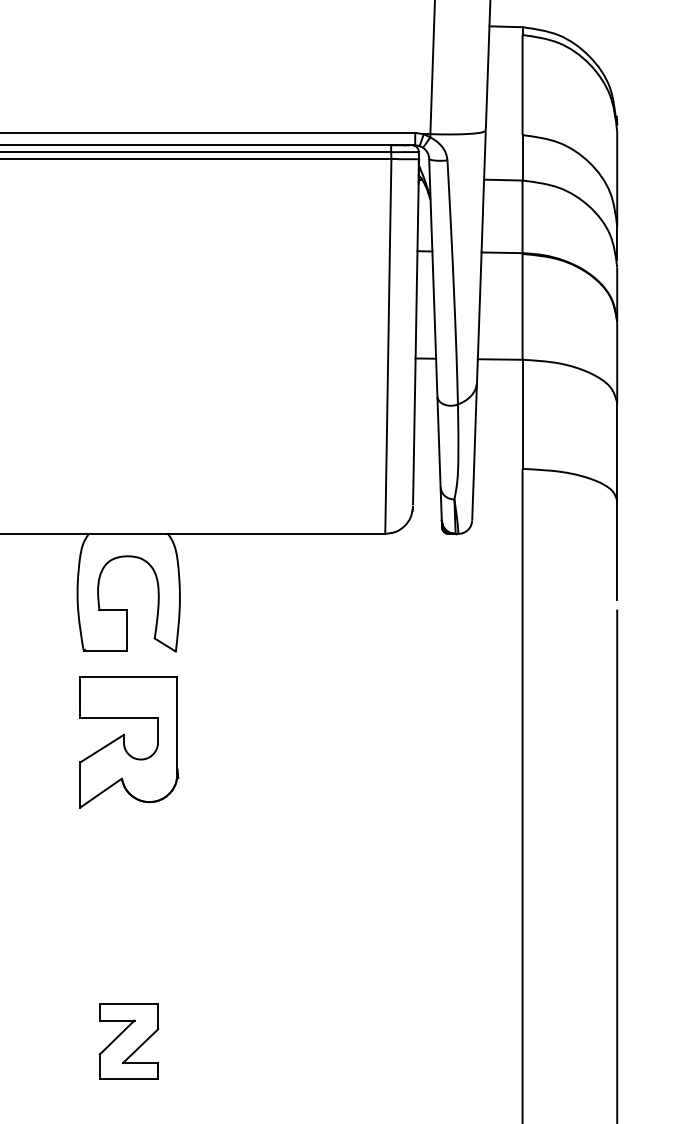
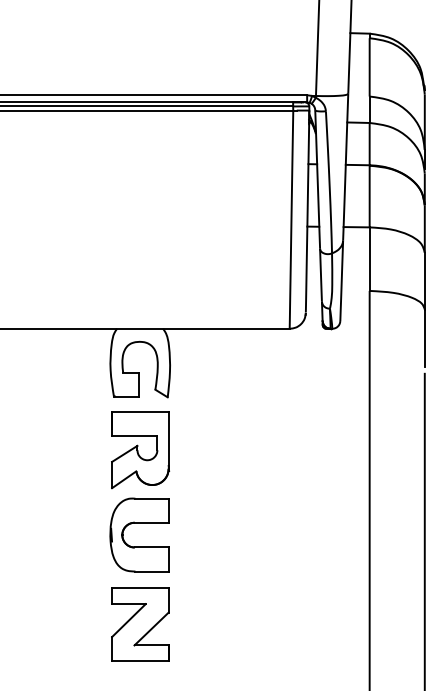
part: (127, 868) -> (139, 523), added
part: (129, 1041) -> (140, 624), size x1.67

